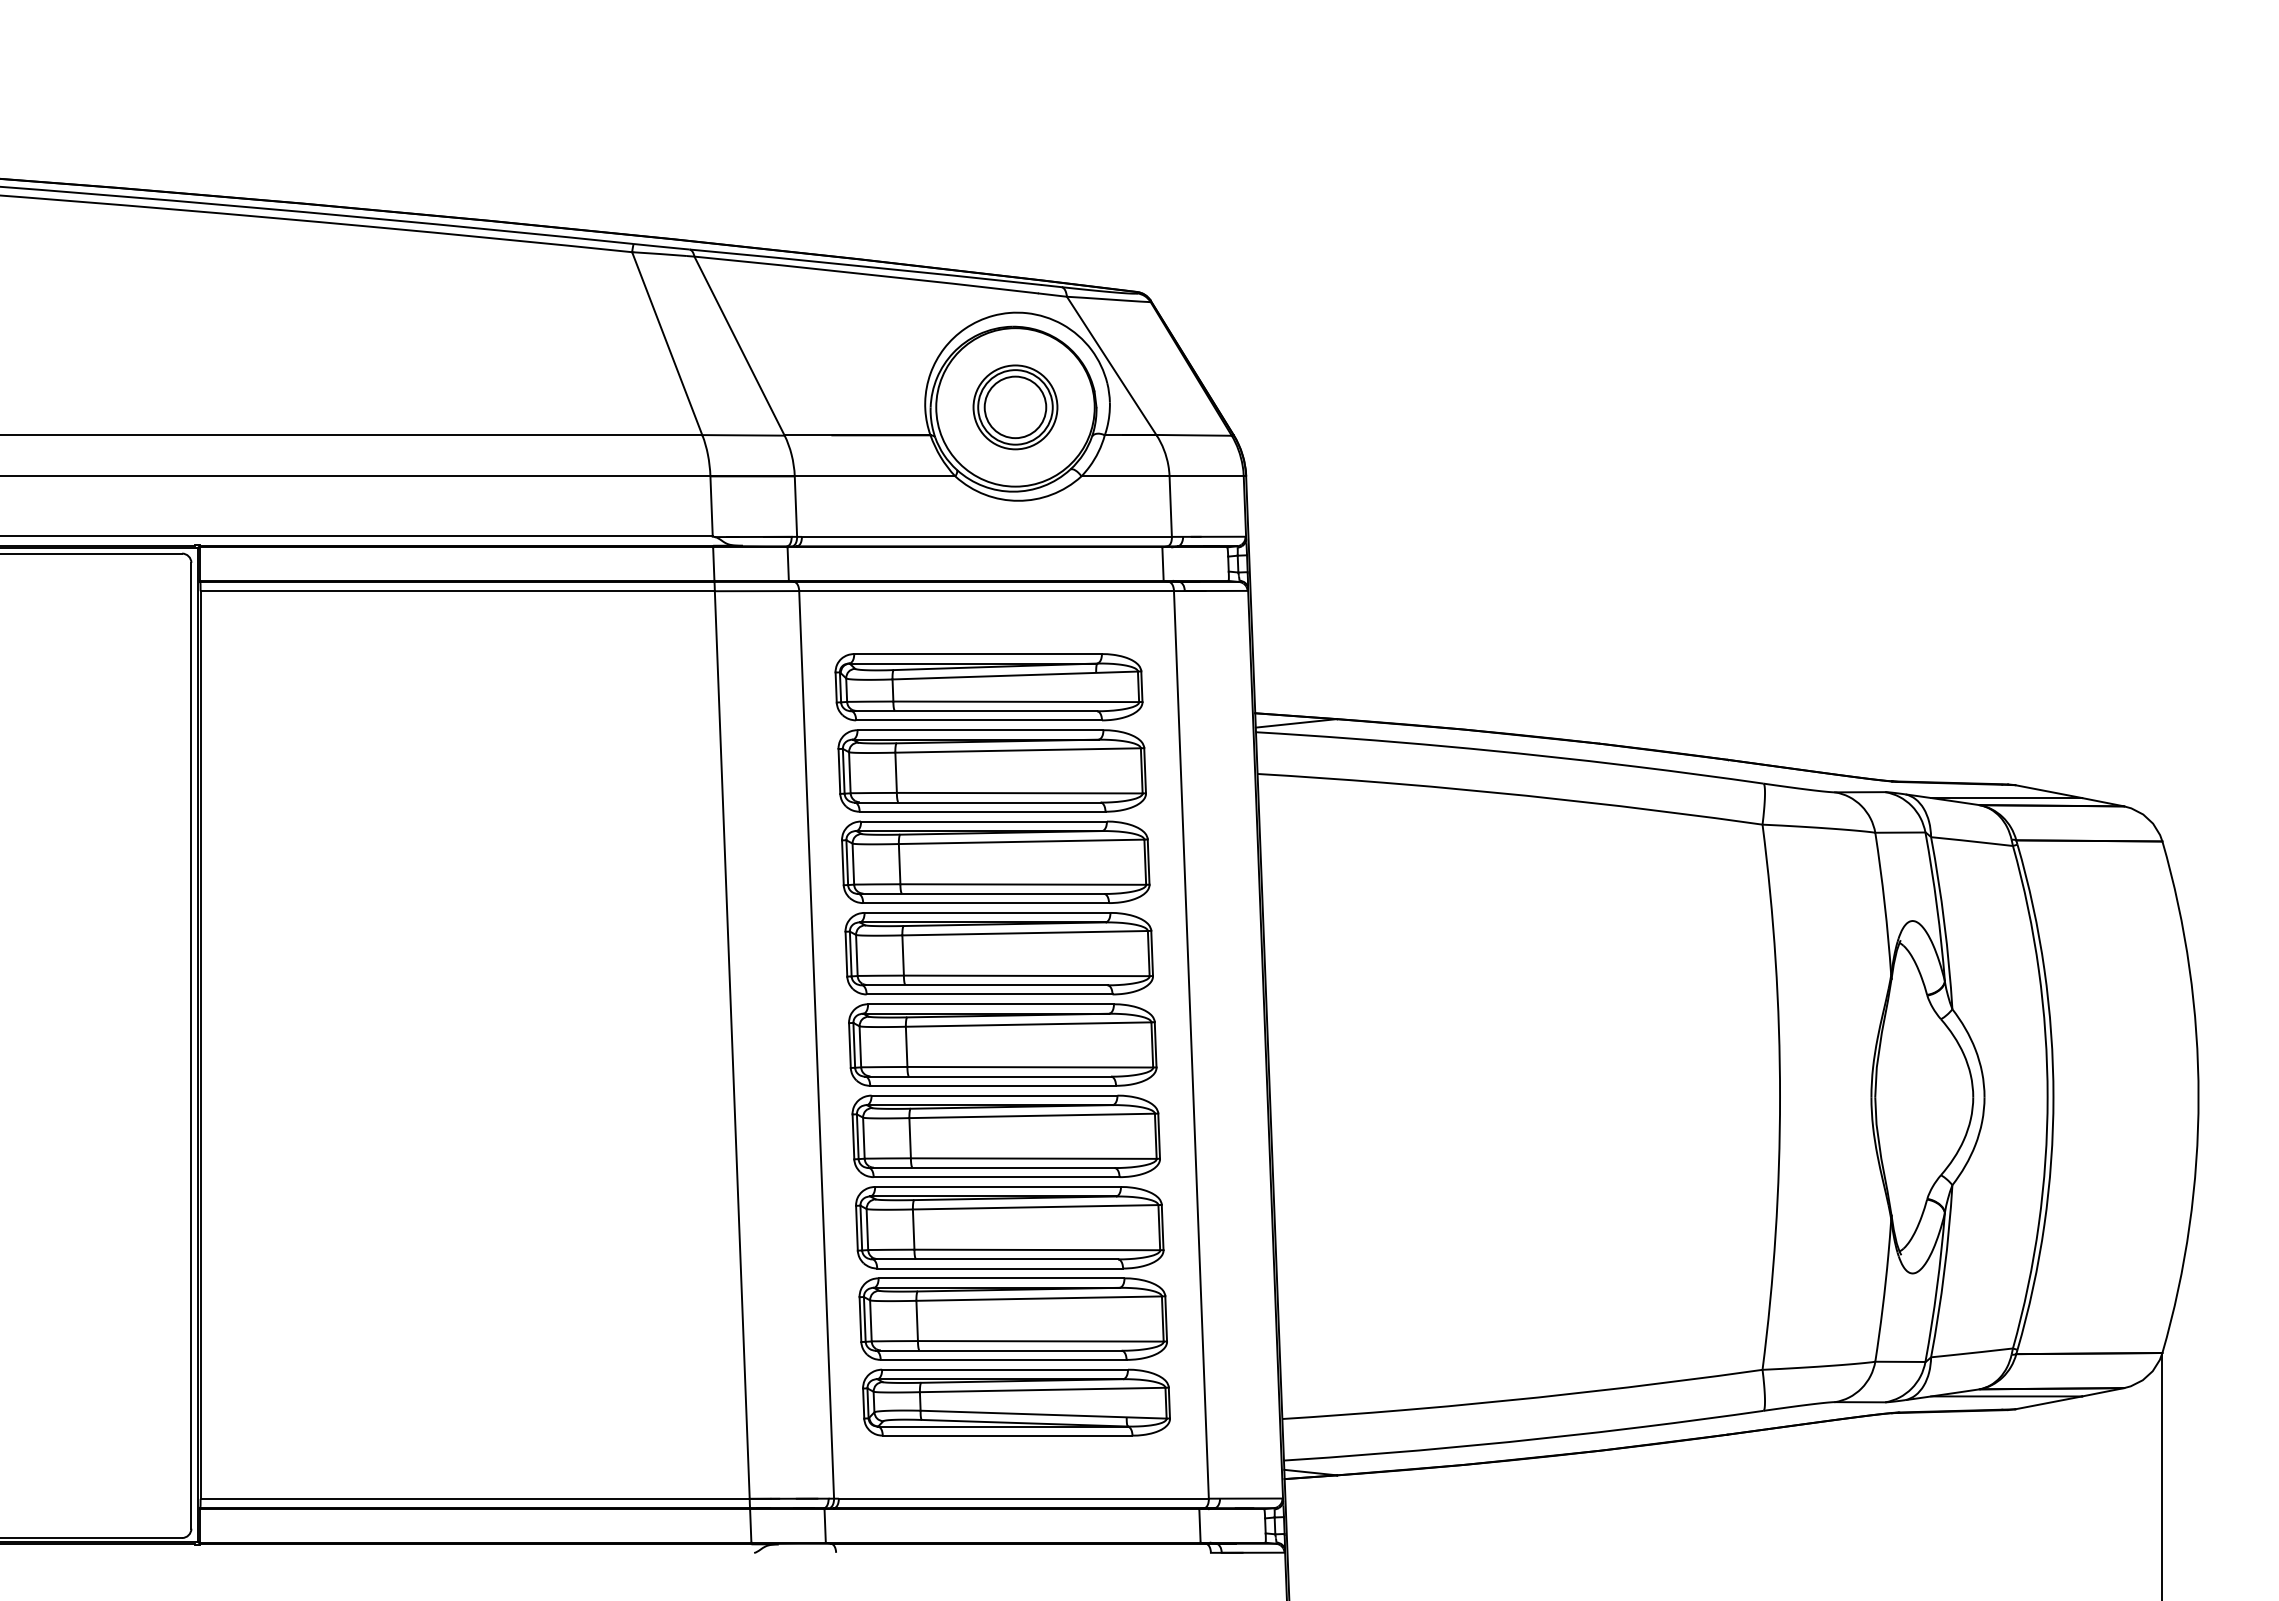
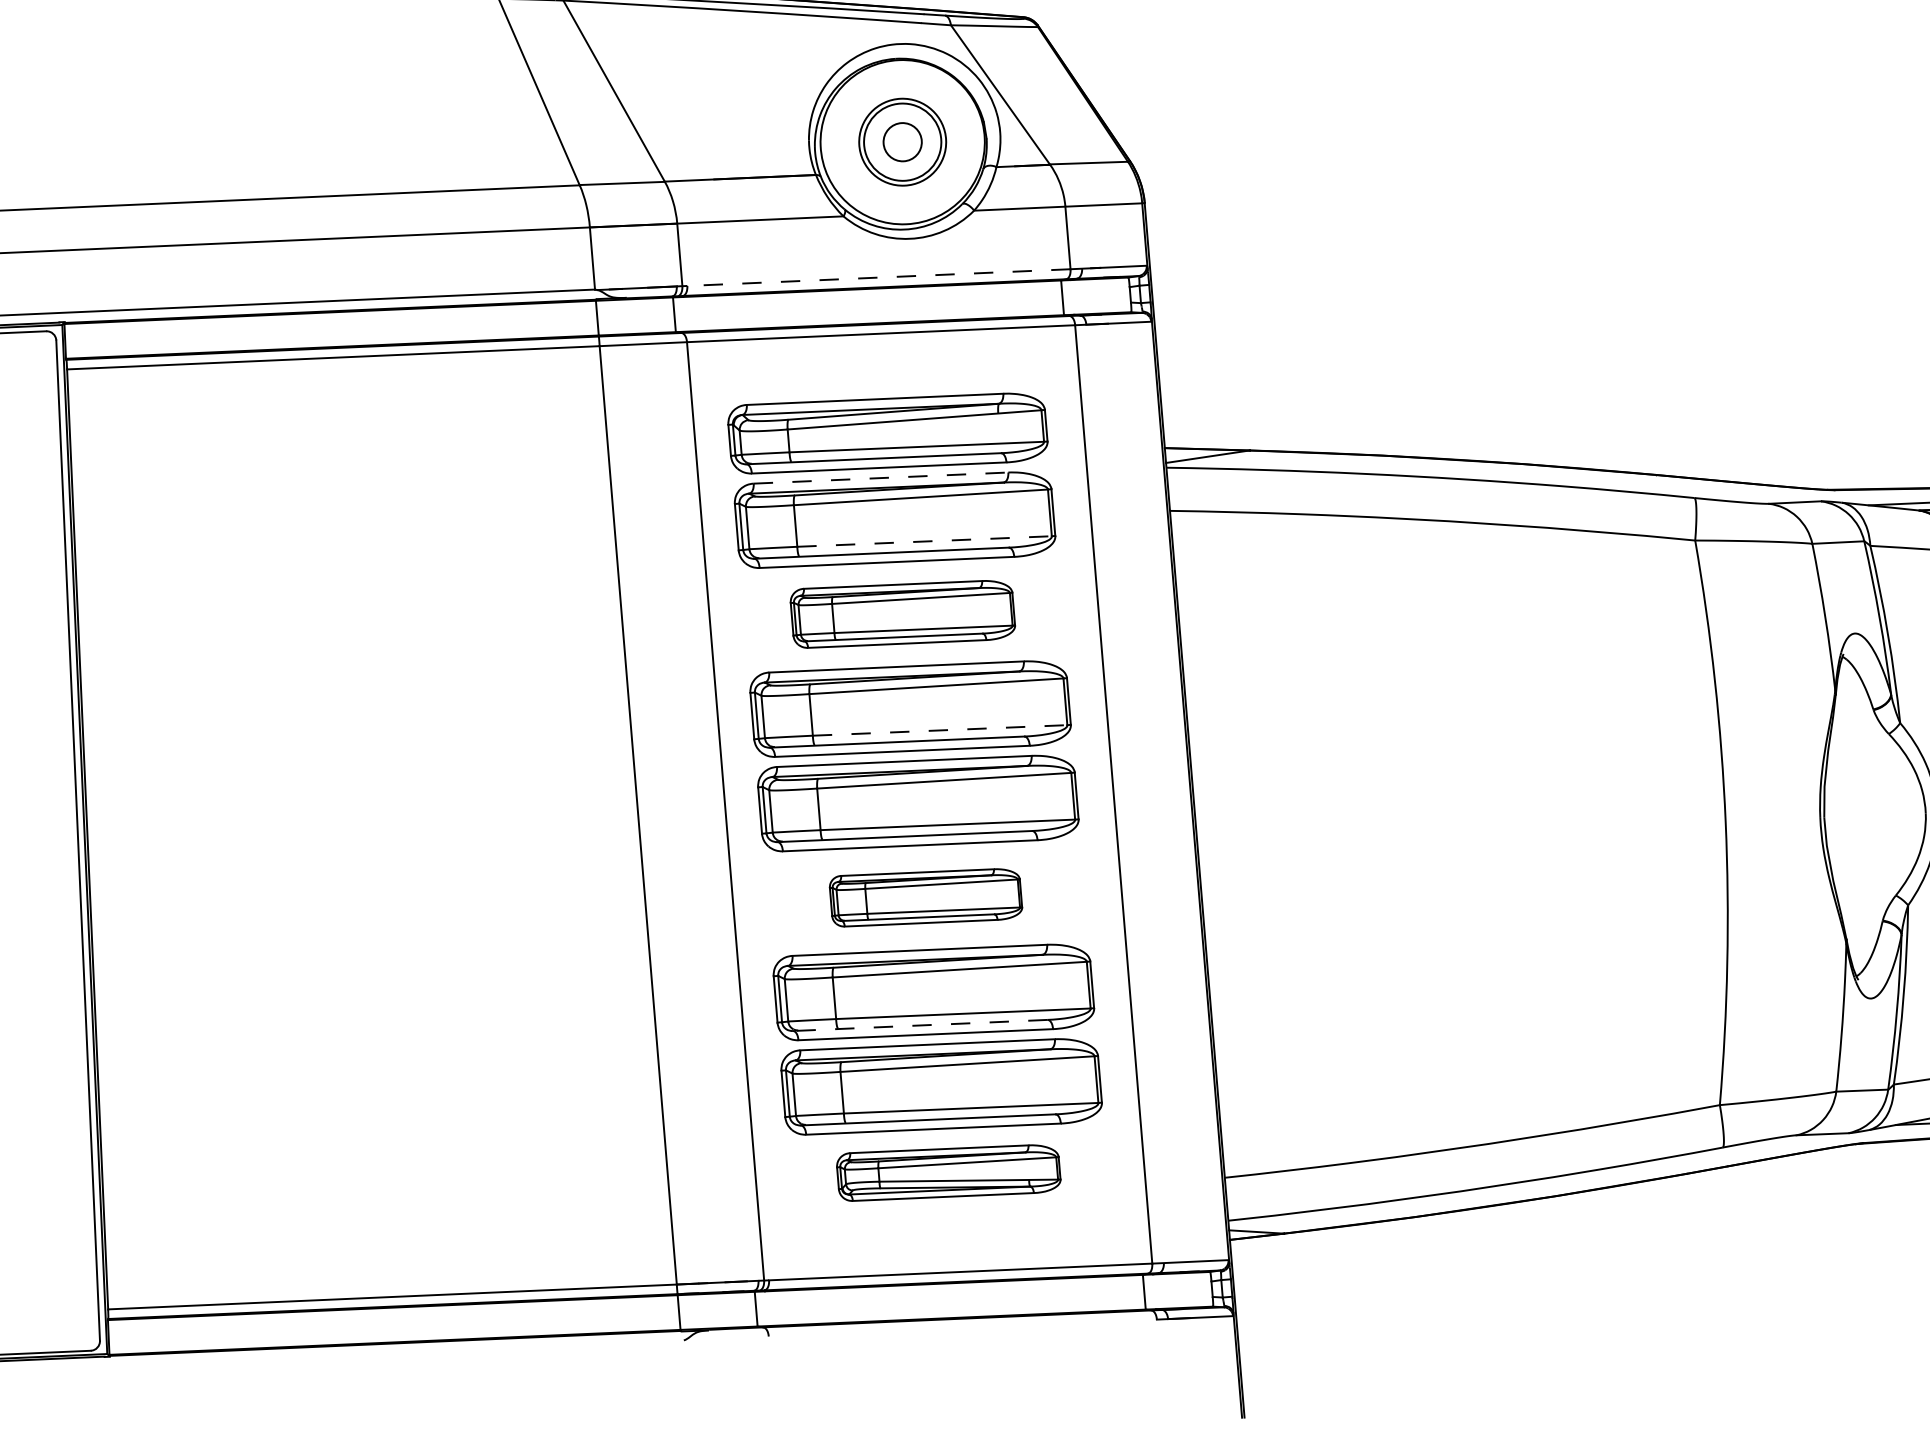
circle: (1015, 407) -> (902, 142), size x0.6
line: (986, 536) -> (878, 277), solid -> dashed
line: (980, 730) -> (881, 478), solid -> dashed
line: (1019, 793) -> (924, 541), solid -> dashed
part: (995, 861) -> (902, 613), size x0.7
line: (1026, 975) -> (939, 730), solid -> dashed
part: (1005, 1136) -> (925, 897), size x0.6
line: (995, 1259) -> (920, 1025), solid -> dashed
part: (1016, 1402) -> (948, 1172), size x0.7

